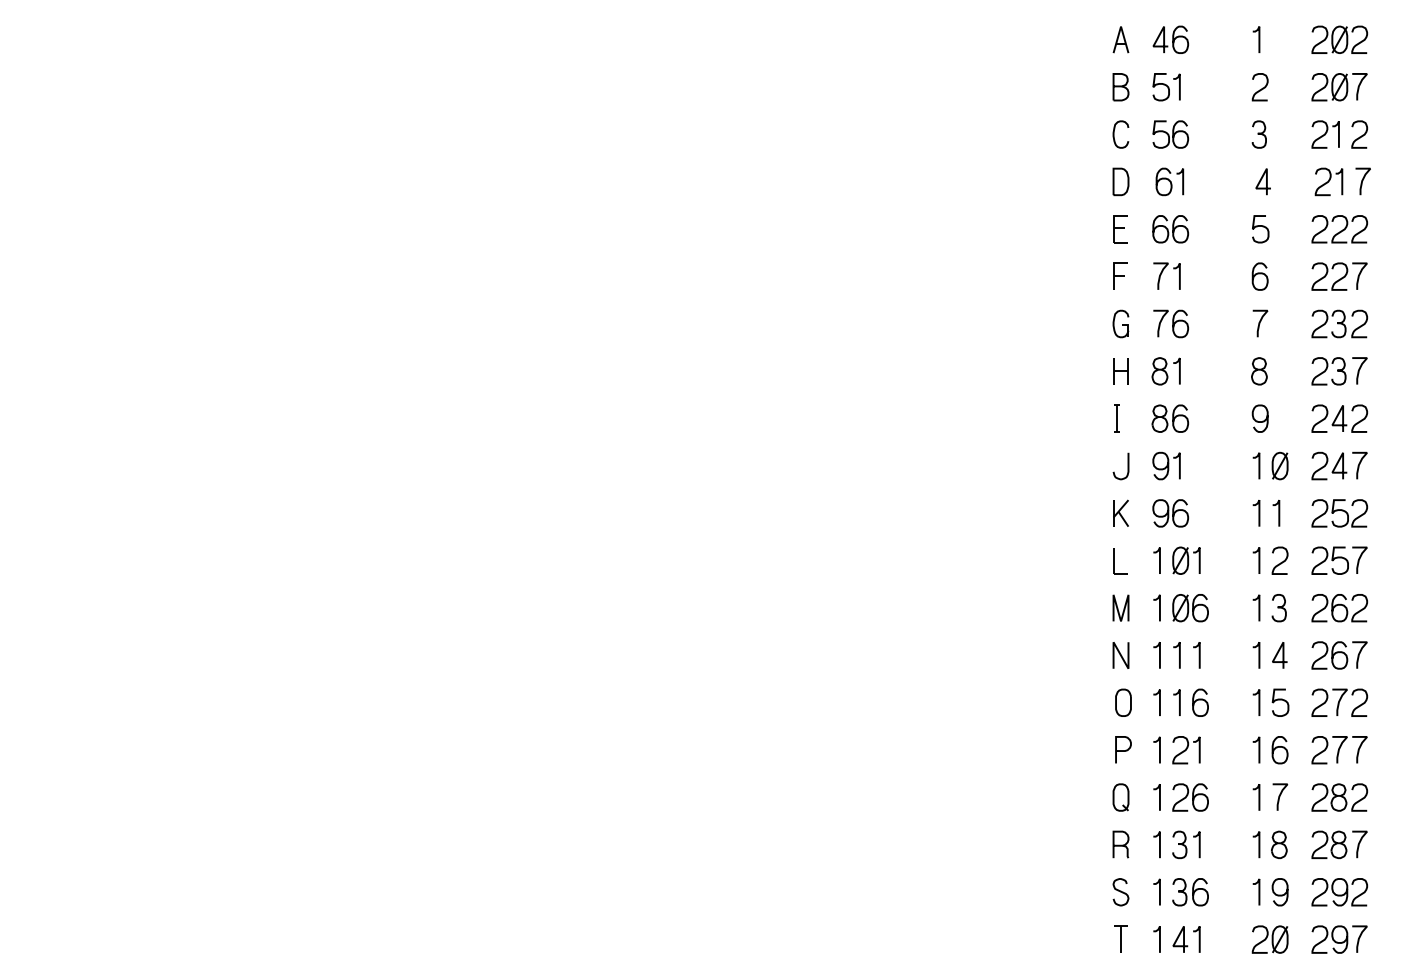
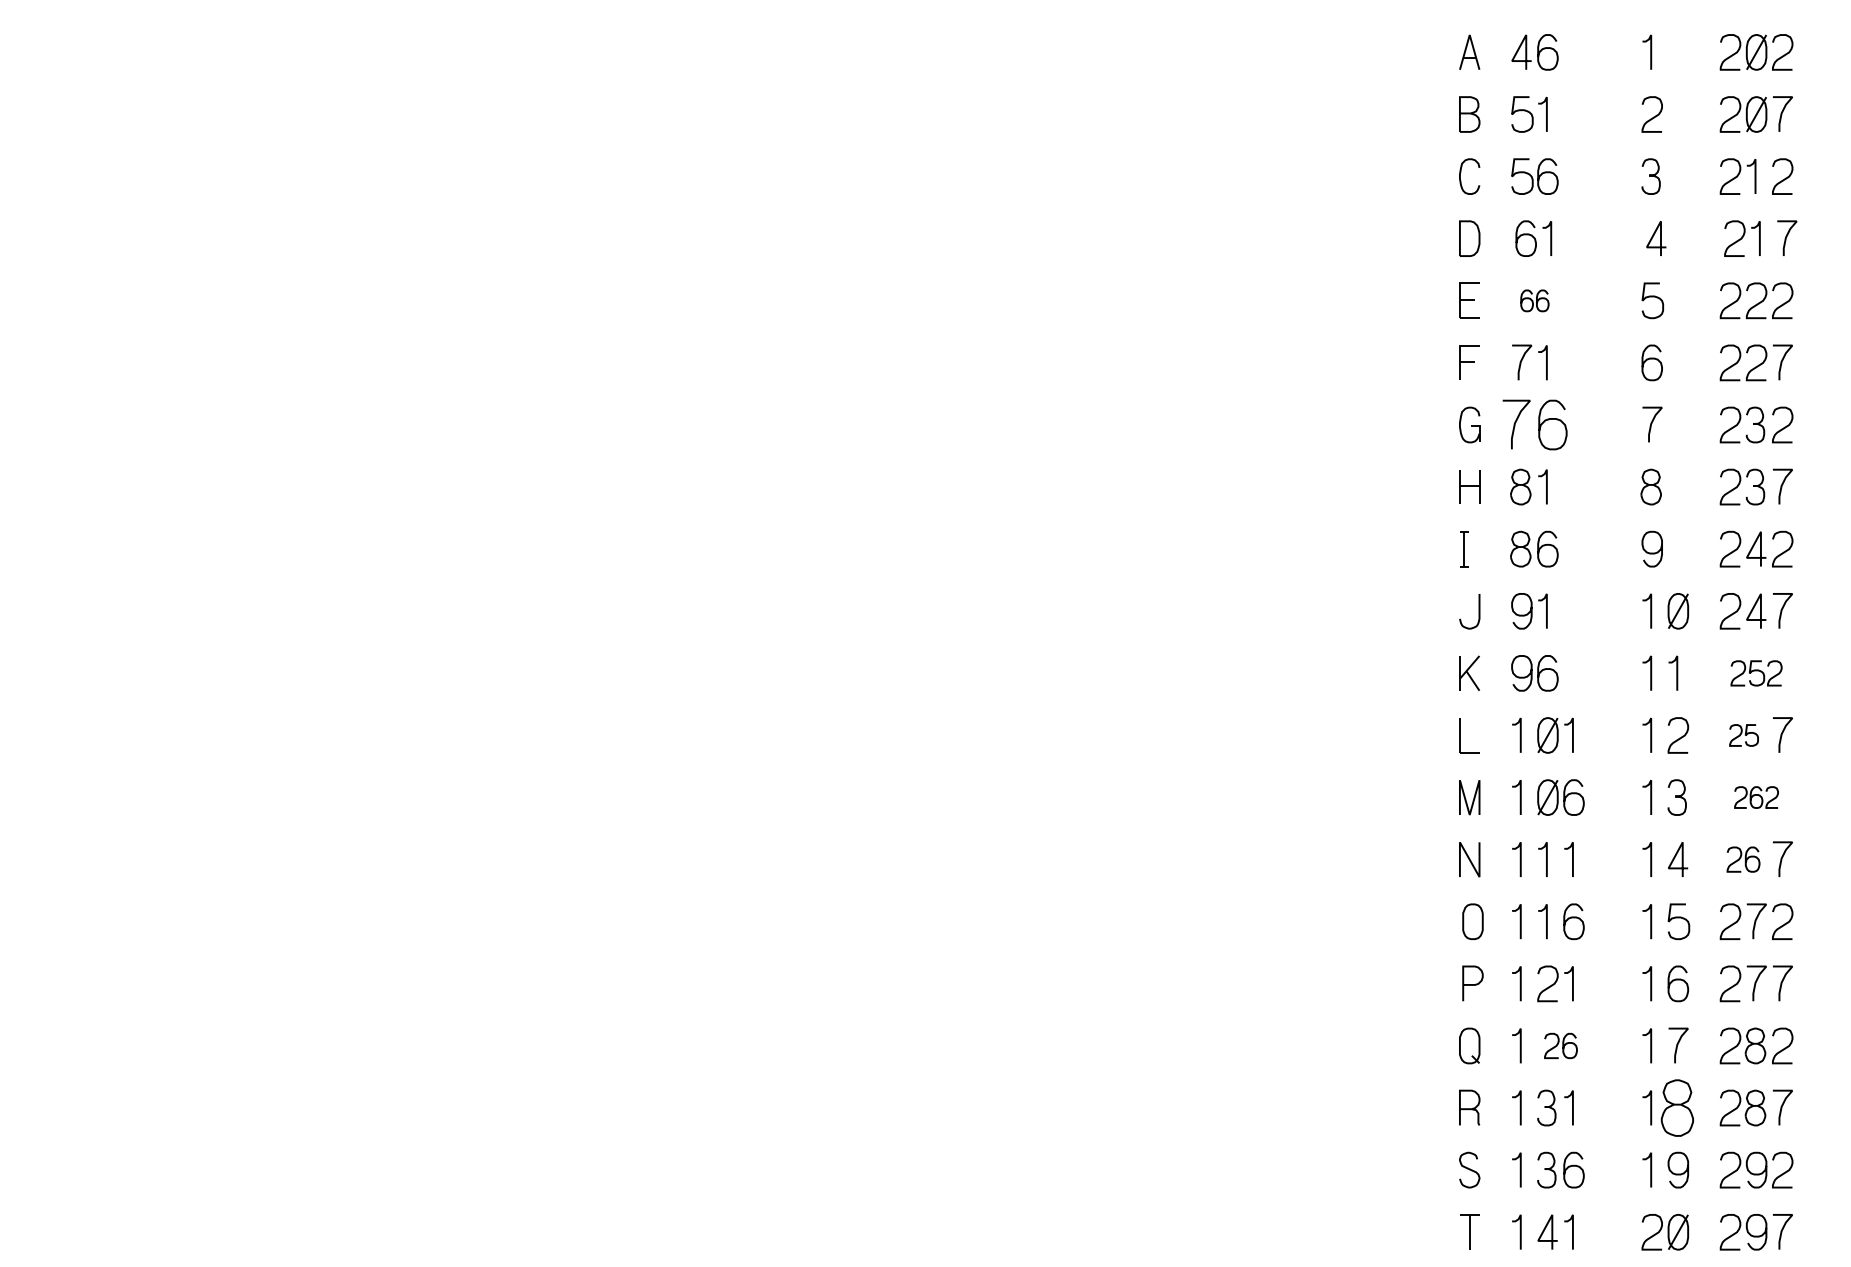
part: (1170, 229) -> (1534, 300), size x0.6
part: (1171, 323) -> (1535, 424), size x1.4
part: (1339, 513) -> (1756, 673), size x0.7
part: (1329, 560) -> (1743, 735), size x0.6
part: (1339, 608) -> (1756, 797), size x0.6
part: (1329, 655) -> (1743, 859), size x0.7
part: (1190, 797) -> (1560, 1045), size x0.7
part: (1278, 844) -> (1676, 1107), size x1.6

